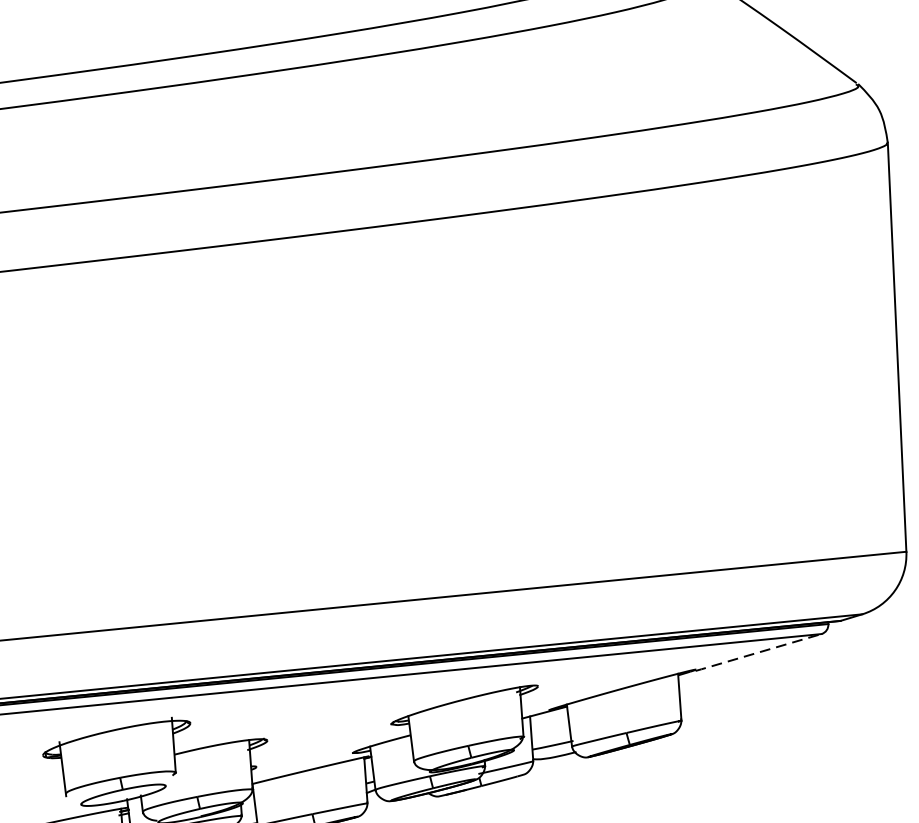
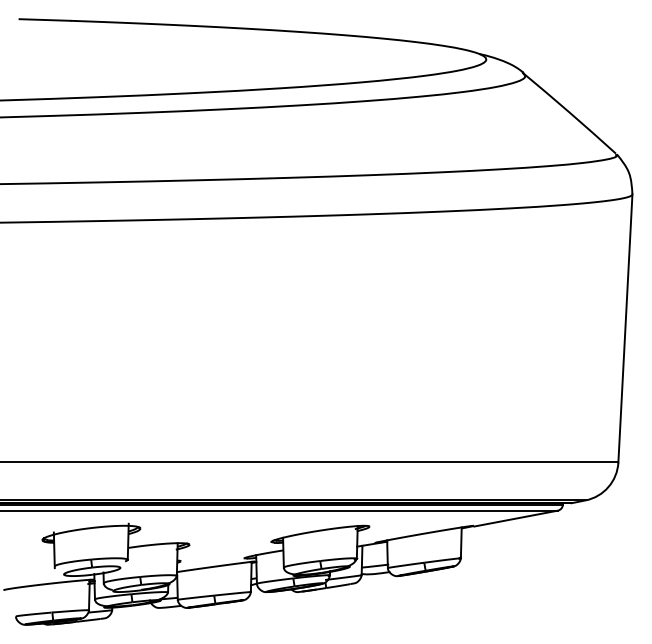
line: (758, 652) -> (515, 518), dashed -> solid

